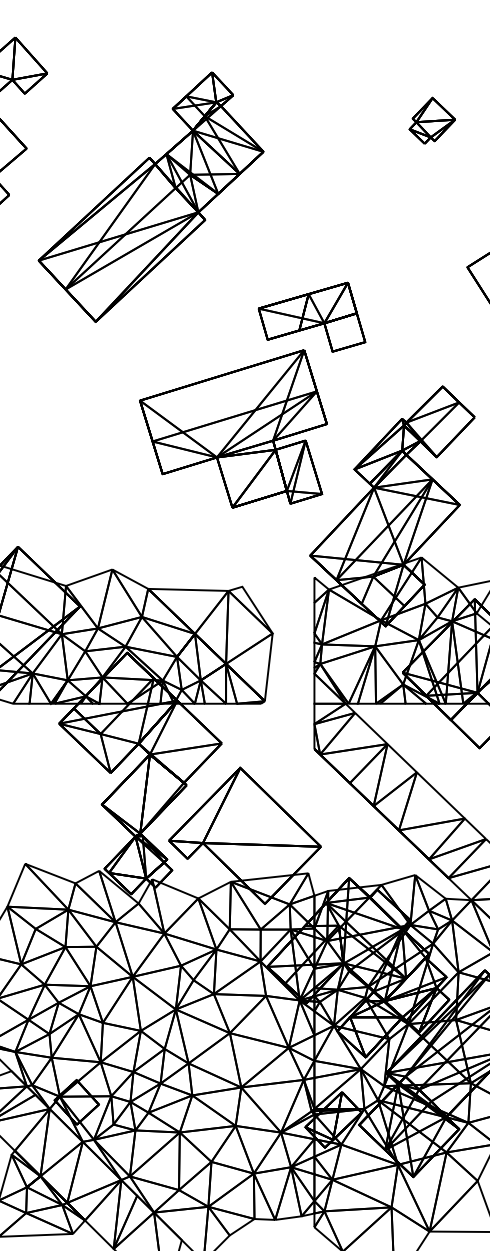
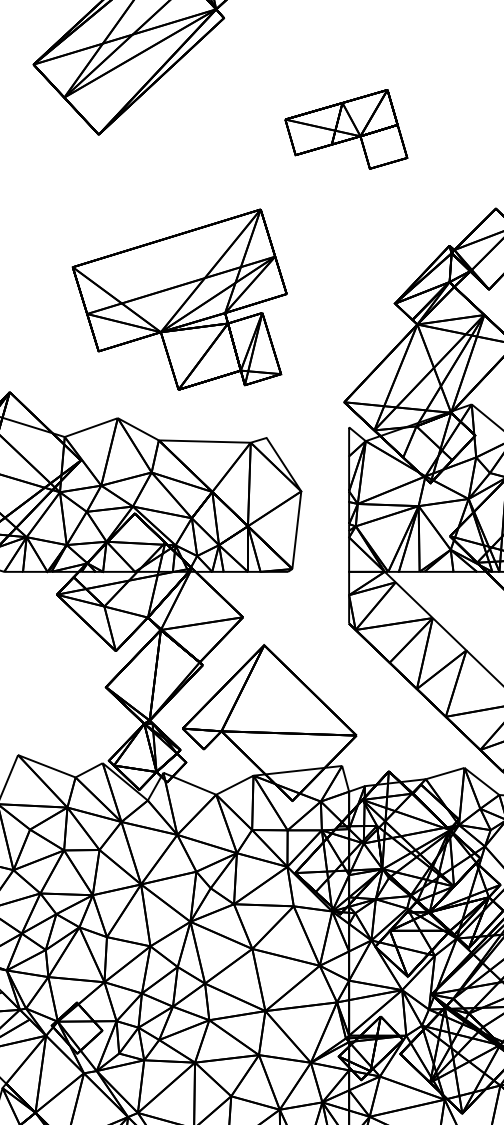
part: (233, 428) -> (179, 299), moved

